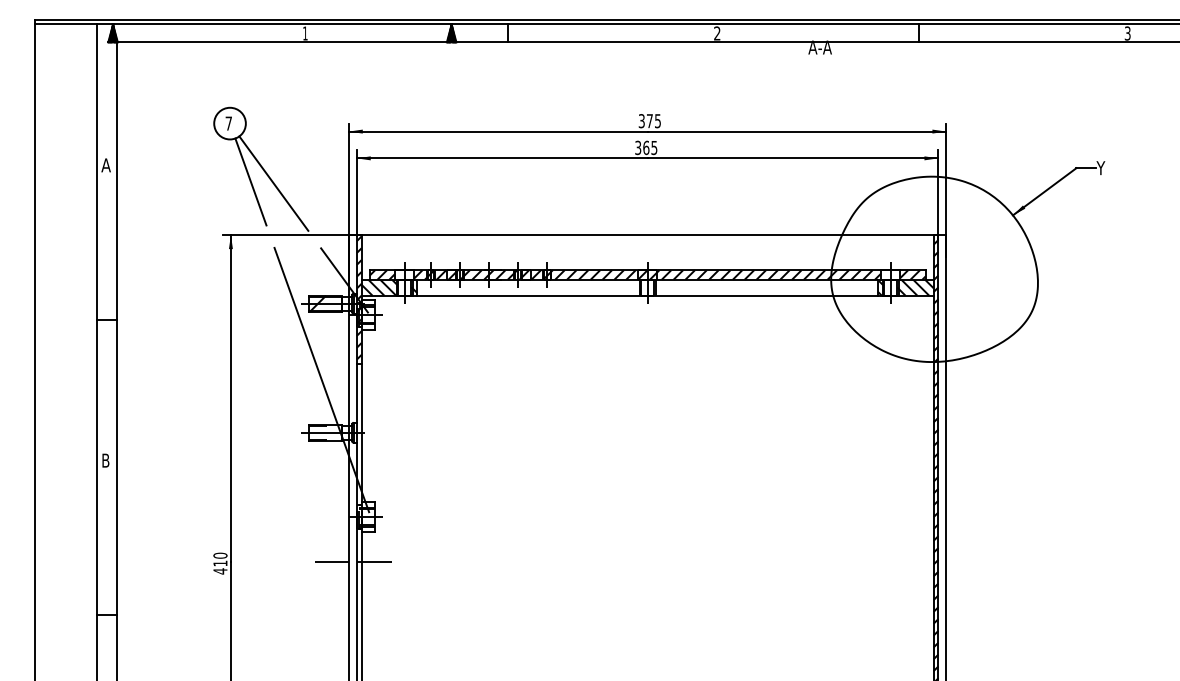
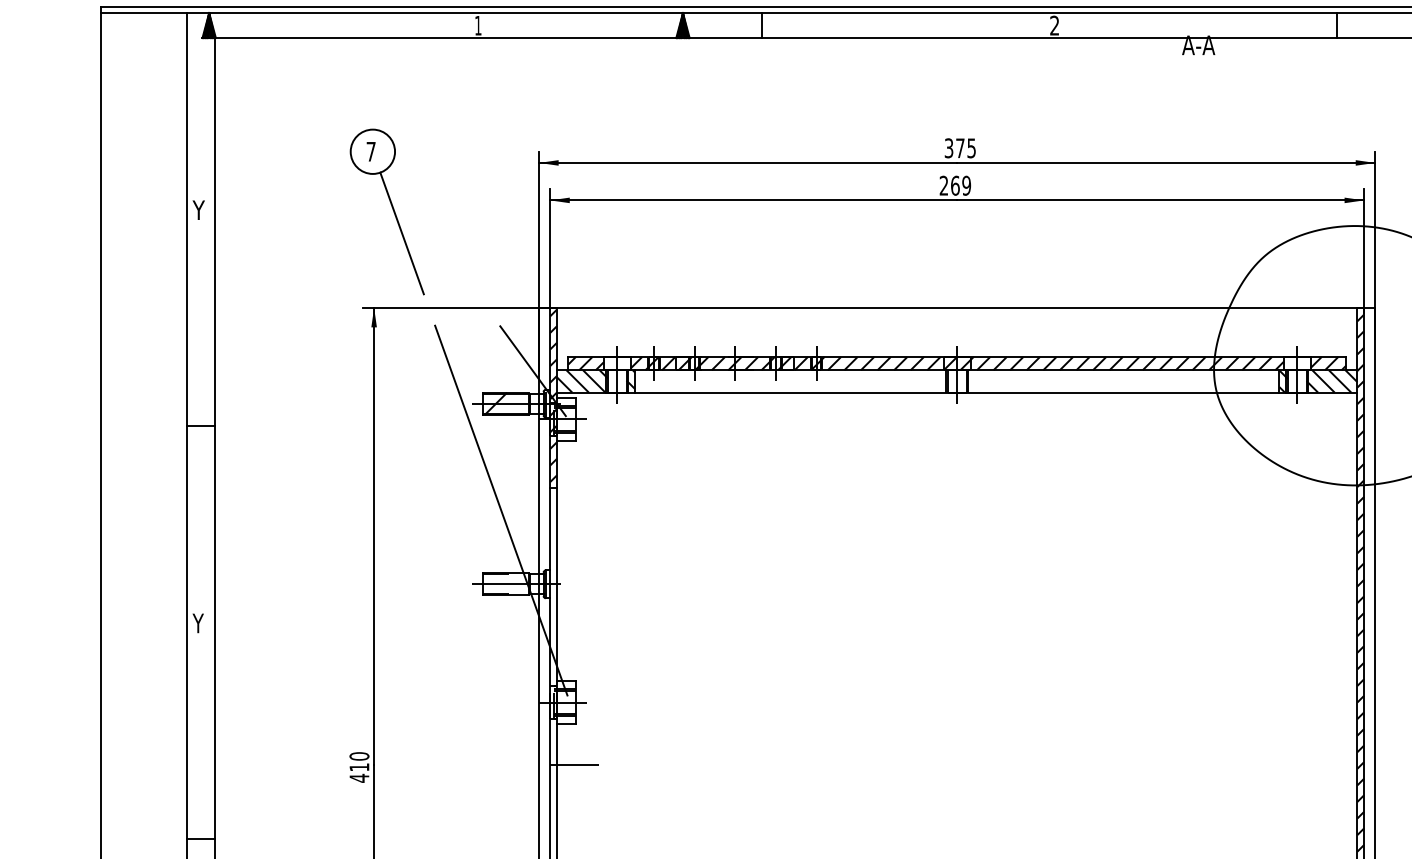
text: (646, 147) -> (955, 185), 365 -> 269
text: (105, 165) -> (198, 210), A -> Y
line: (273, 183) -> (433, 235), removed
text: (105, 460) -> (198, 623), B -> Y
line: (331, 561) -> (514, 764), removed

